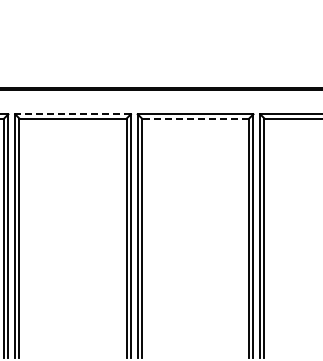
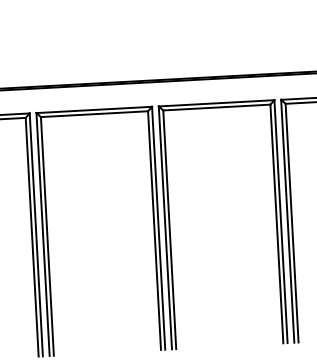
line: (73, 114) -> (94, 110), dashed -> solid
line: (195, 118) -> (216, 107), dashed -> solid

